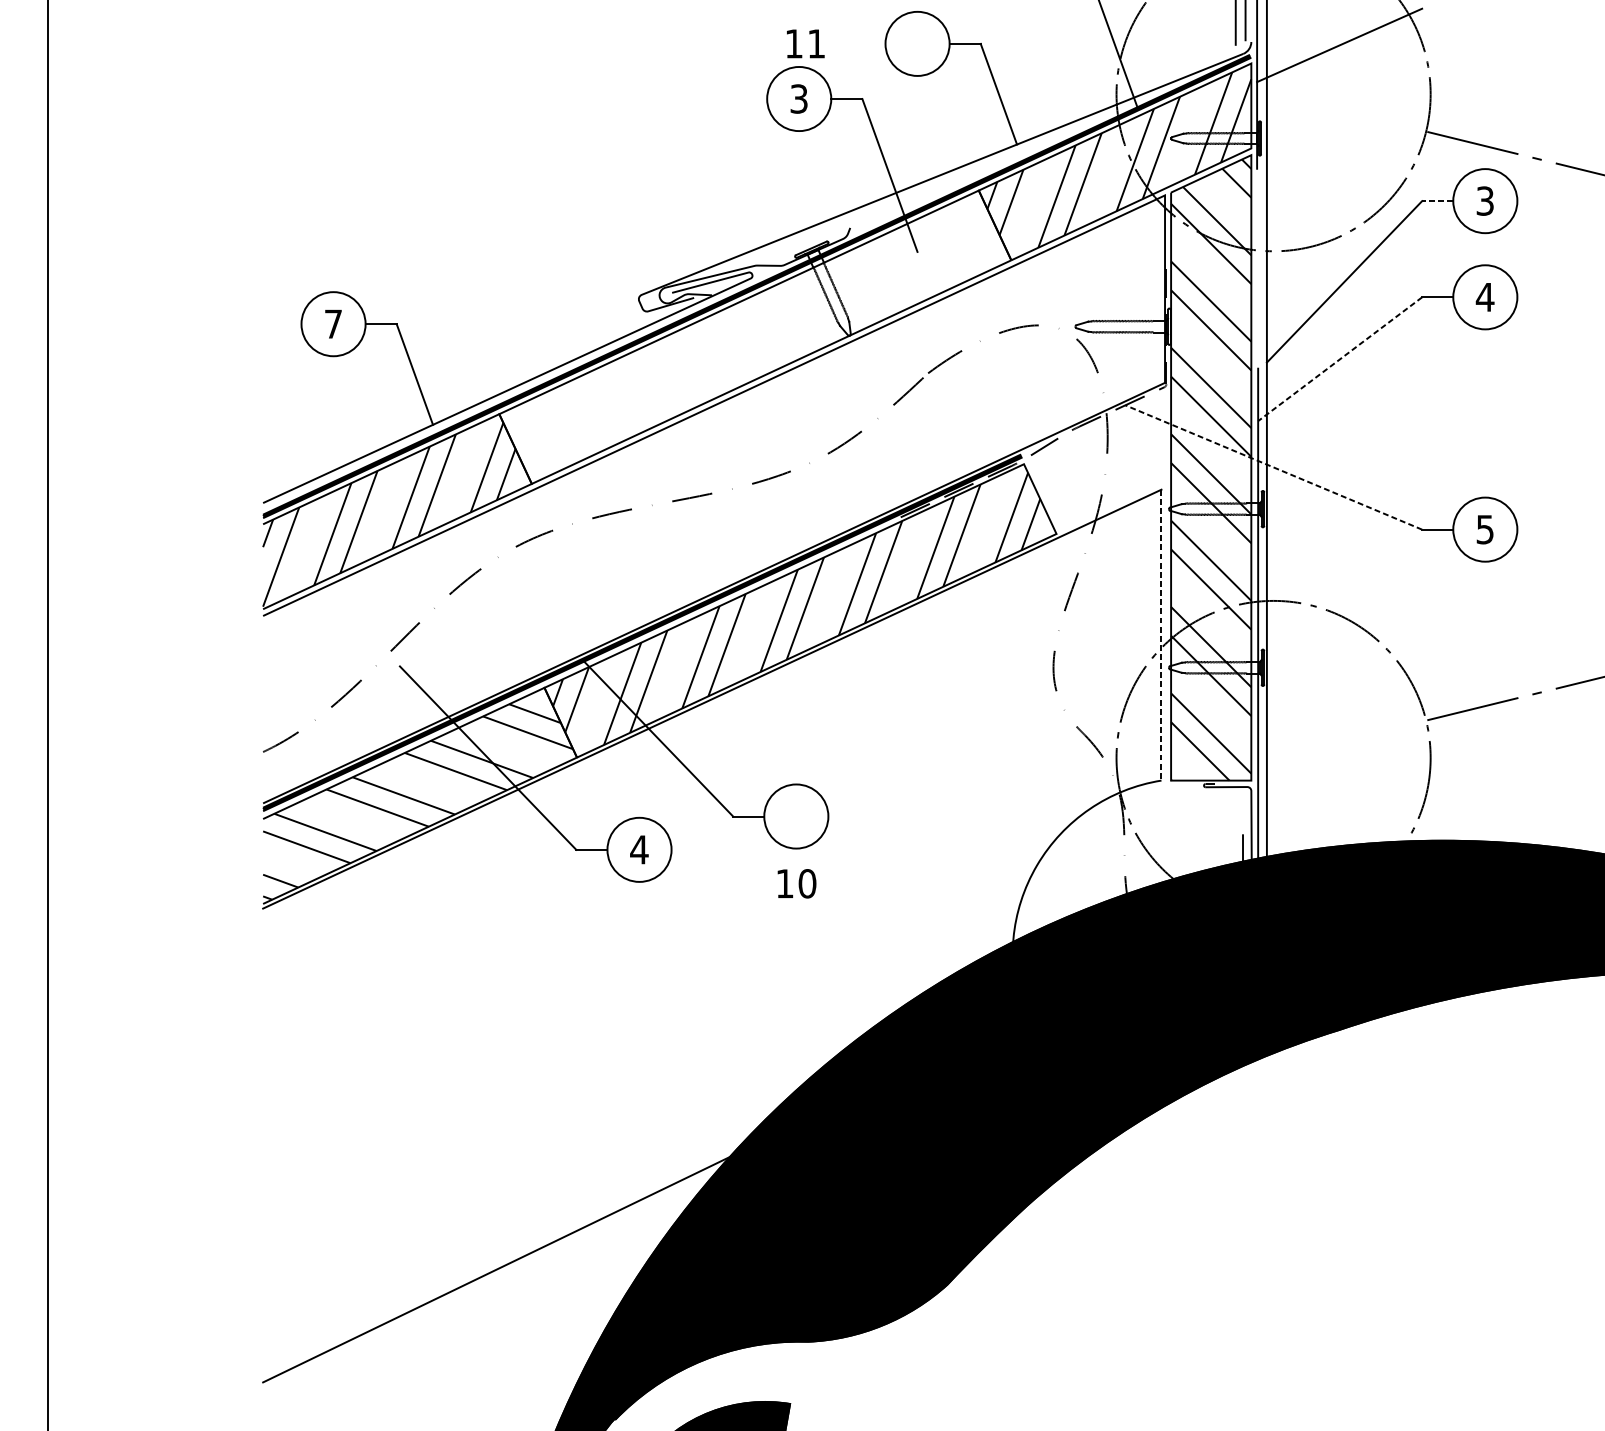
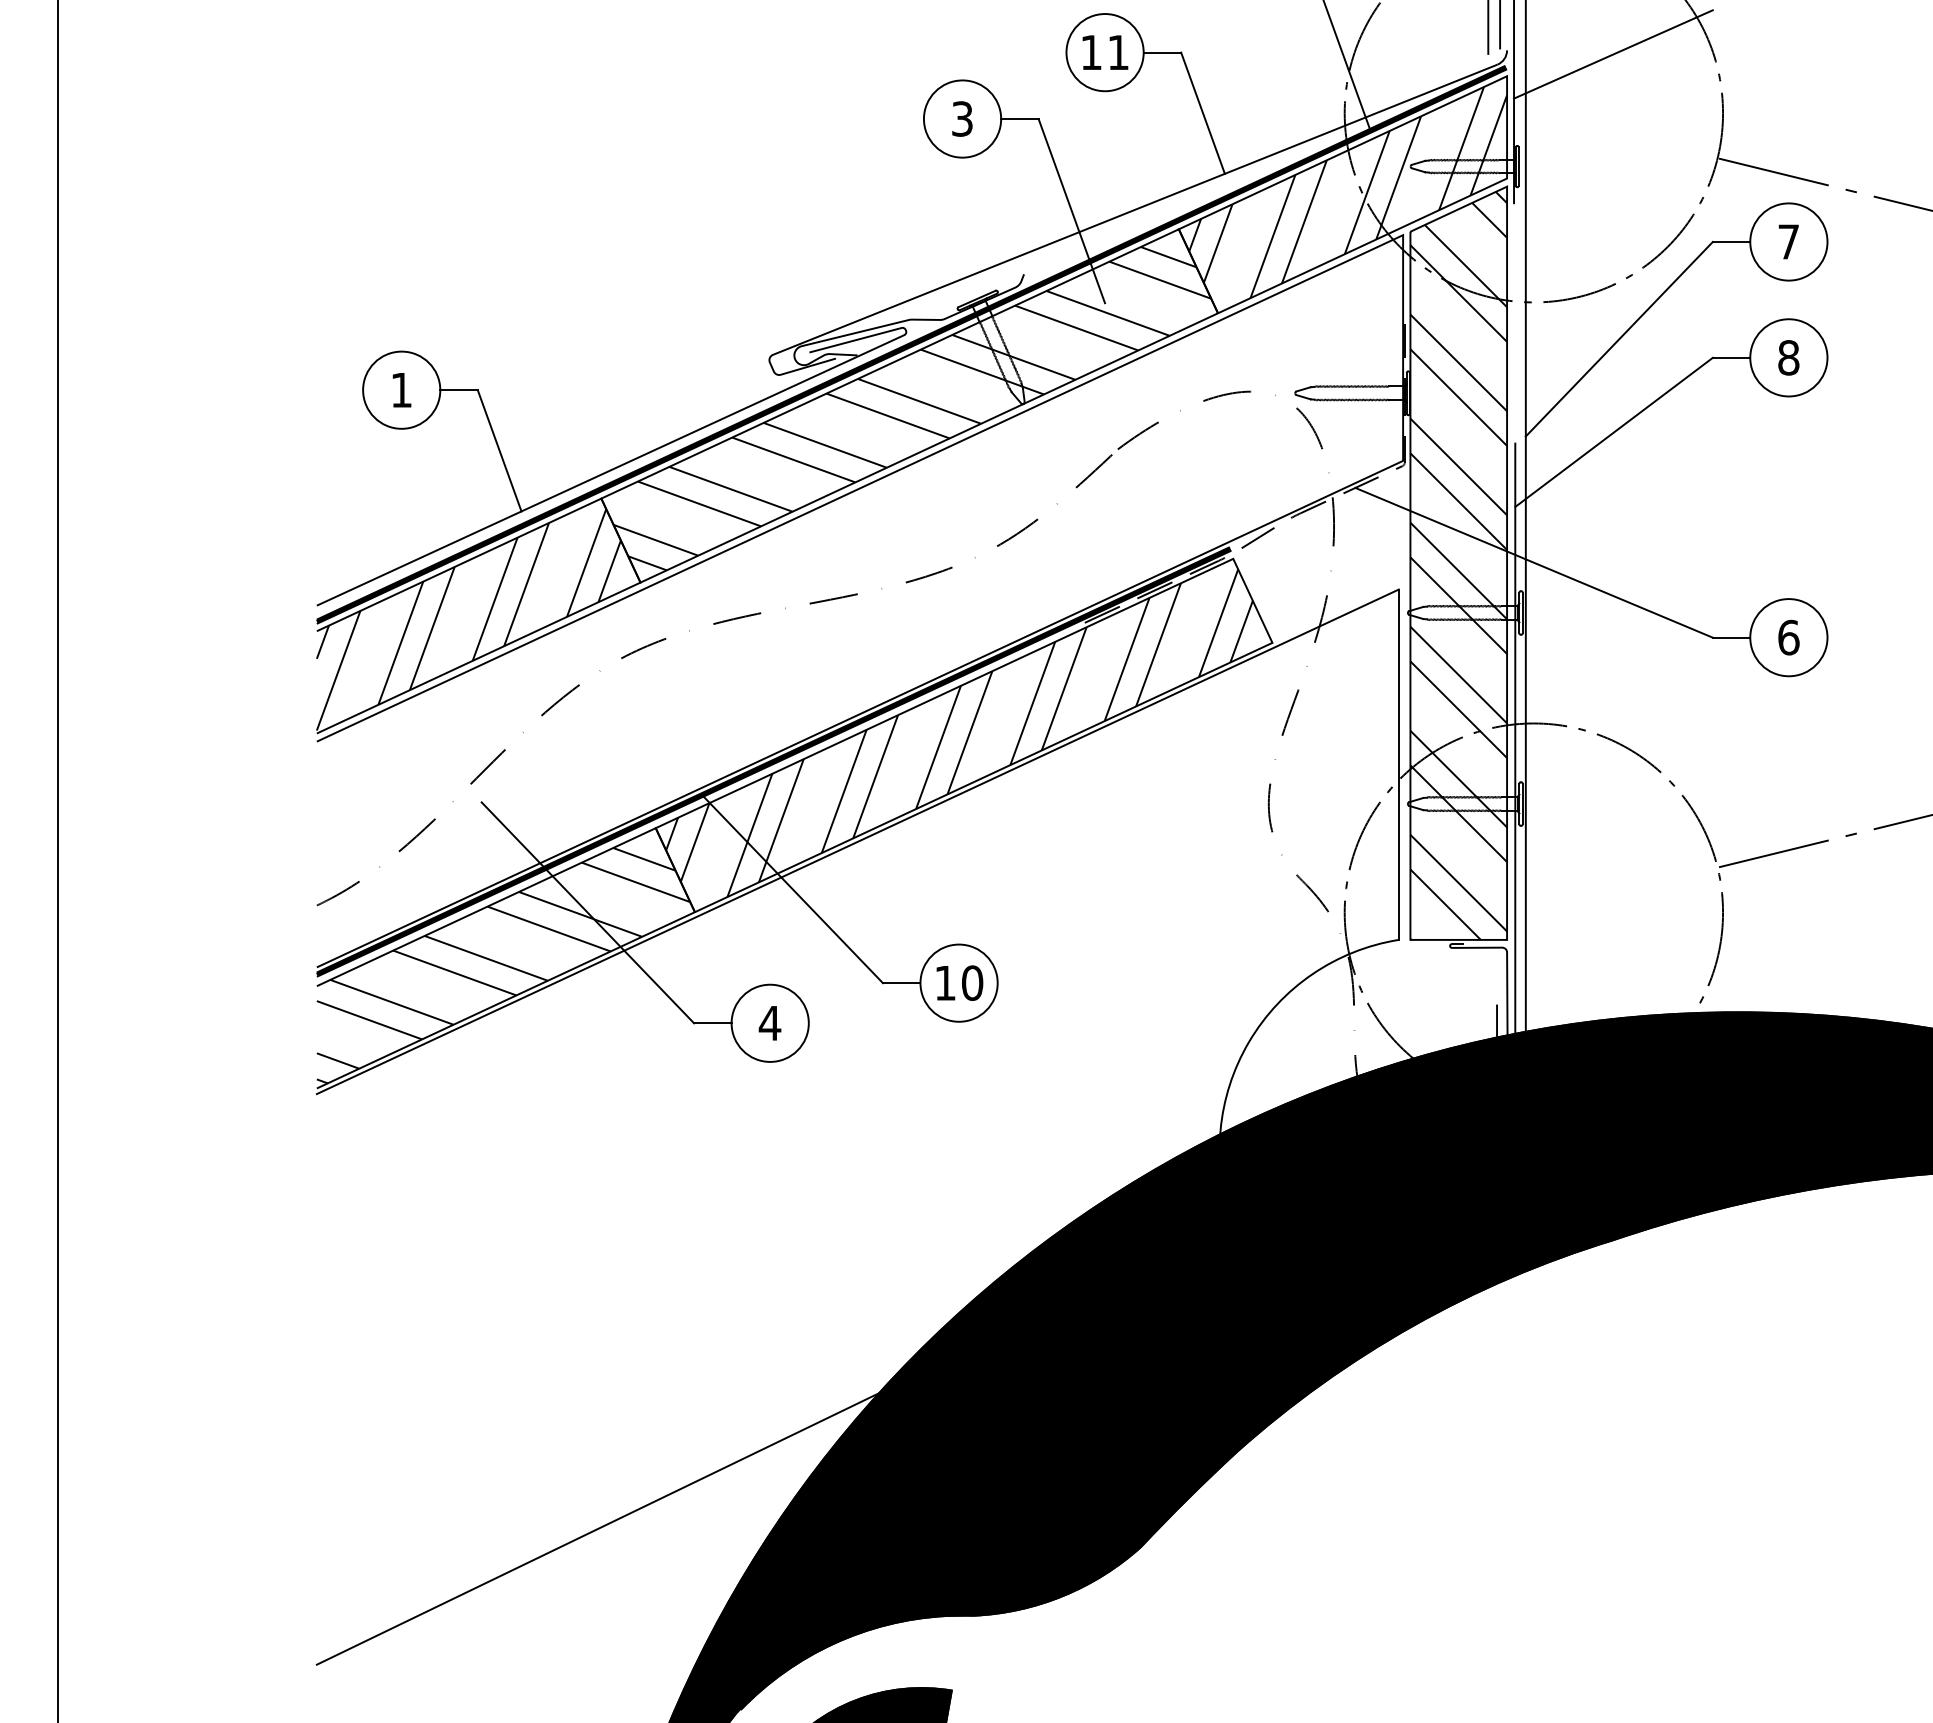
text: (805, 43) -> (1105, 52), moved
text: (1485, 200) -> (1788, 241), 3 -> 7
line: (1437, 201) -> (1731, 242), dashed -> solid
text: (1485, 297) -> (1788, 357), 4 -> 8
text: (333, 324) -> (401, 390), 7 -> 1
hatch: (757, 339) -> (912, 408), added
line: (1340, 359) -> (1614, 432), dashed -> solid
line: (1274, 467) -> (1534, 562), dashed -> solid
text: (1485, 529) -> (1788, 637), 5 -> 6
line: (1161, 635) -> (1398, 765), dashed -> solid
text: (796, 883) -> (959, 982), moved

